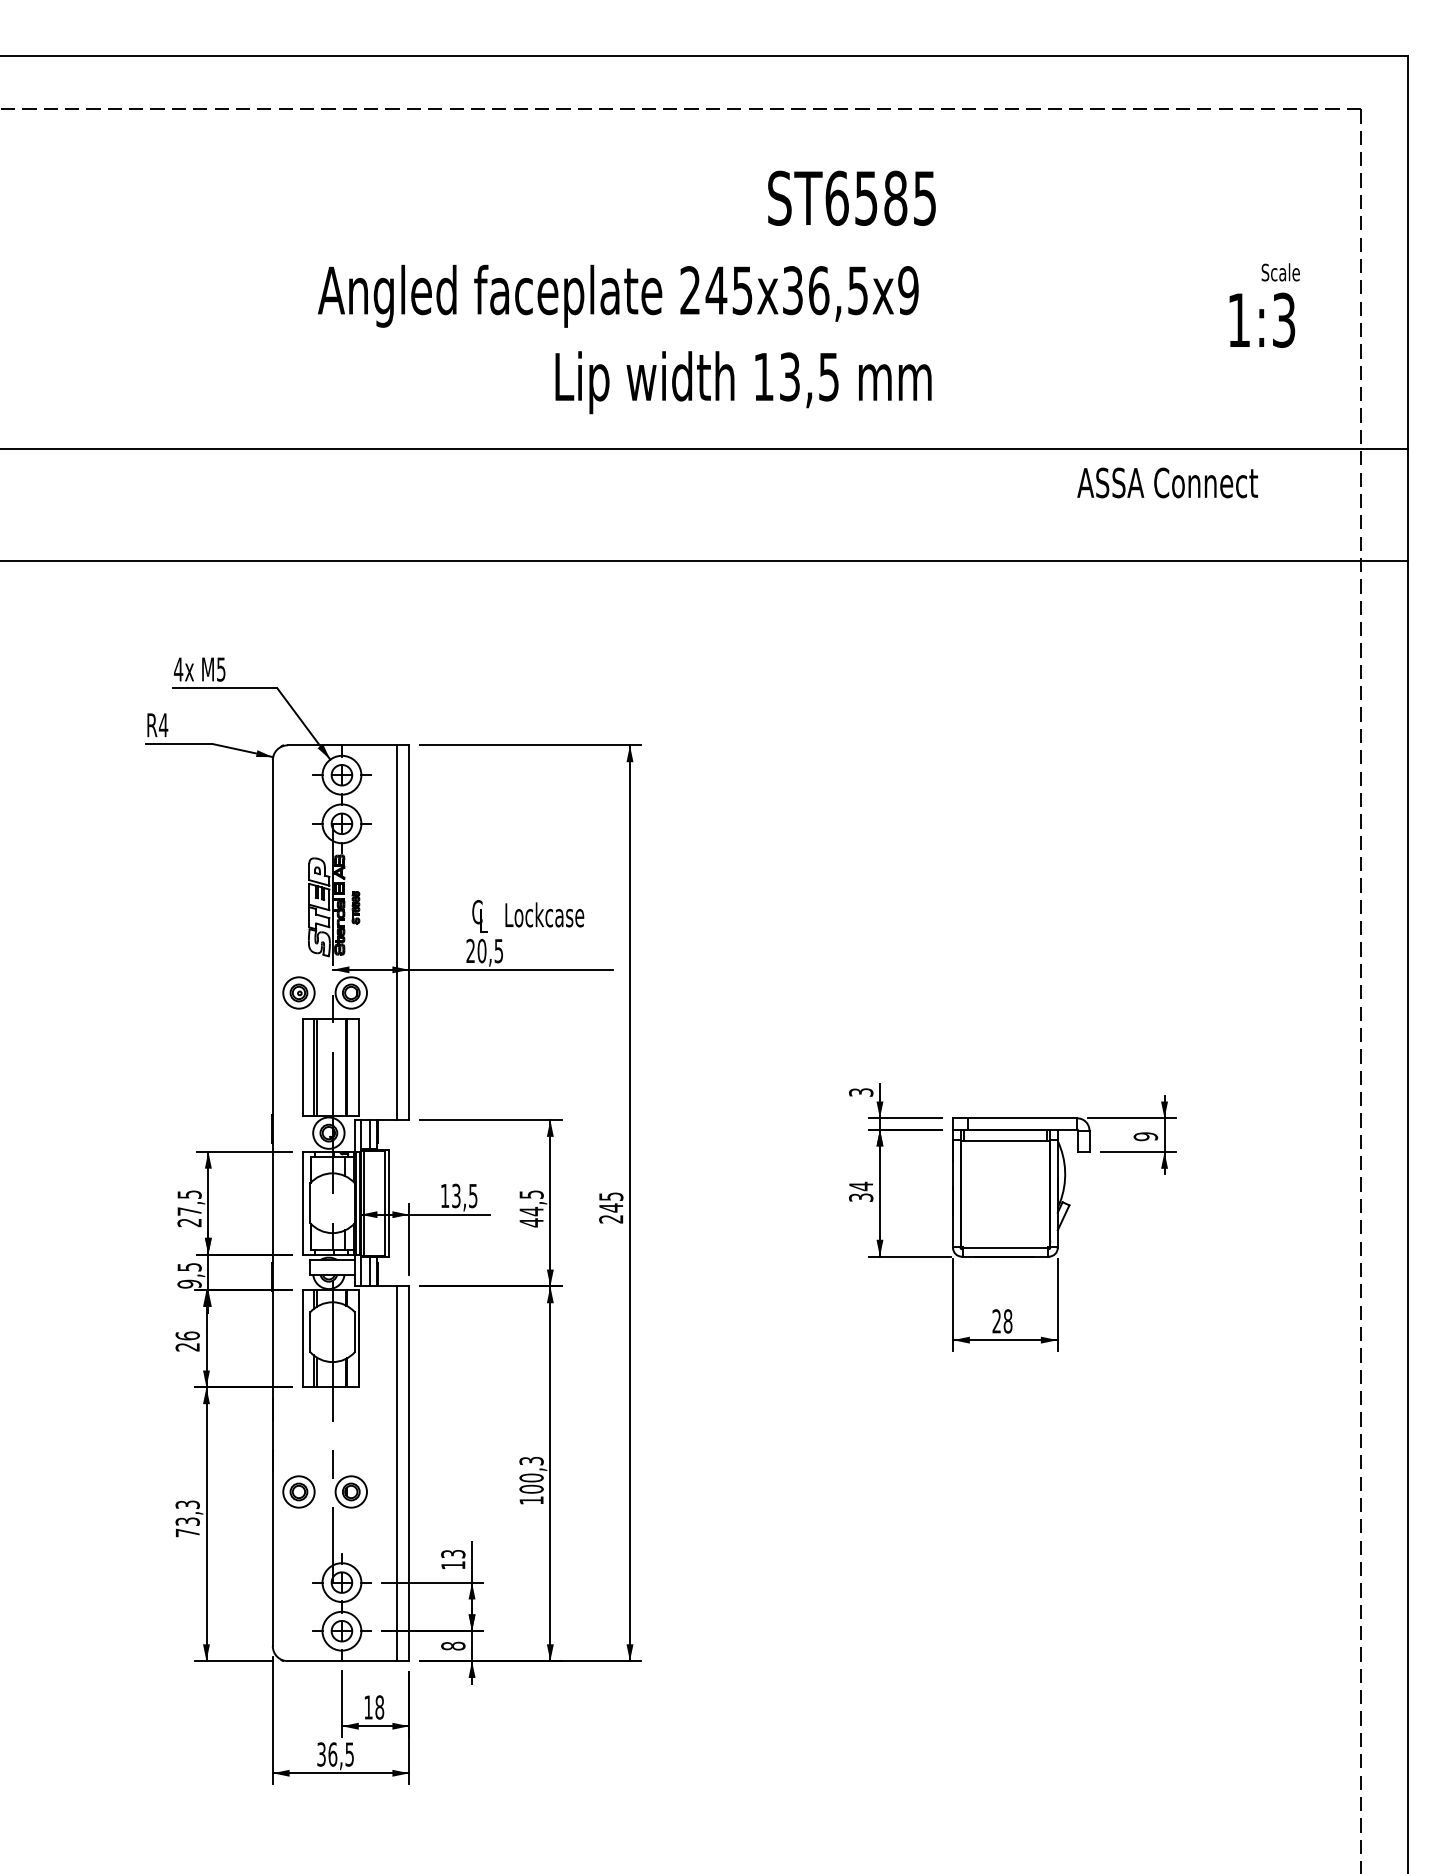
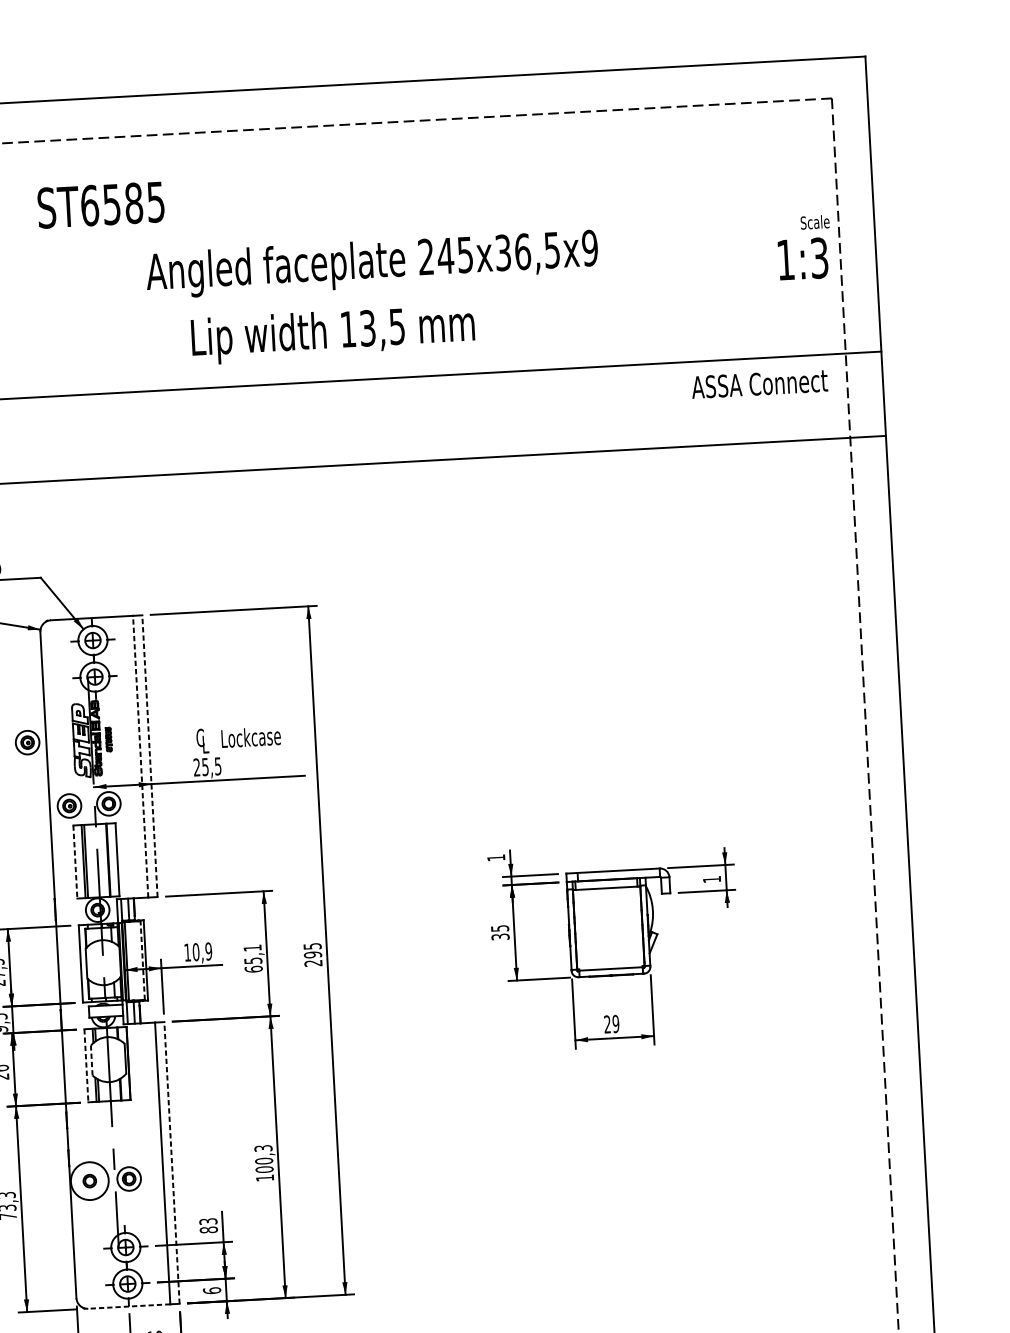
text: (851, 197) -> (100, 204), moved
text: (1280, 272) -> (814, 222), moved
text: (618, 295) -> (372, 263), moved
text: (1262, 319) -> (803, 258), moved
text: (743, 382) -> (333, 334), moved
text: (1167, 482) -> (759, 383), moved
part: (247, 905) -> (27, 742), added
line: (396, 932) -> (140, 756), solid -> dashed
line: (409, 932) -> (150, 756), solid -> dashed
text: (481, 950) -> (205, 766), 20,5 -> 25,5
line: (302, 1067) -> (75, 861), solid -> dashed
text: (861, 1092) -> (496, 857), 3 -> 1
text: (1145, 1136) -> (711, 879), 9 -> 1
text: (861, 1186) -> (500, 928), 34 -> 35
text: (464, 1195) -> (202, 951), 13,5 -> 10,9
line: (384, 1202) -> (142, 960), solid -> dashed
text: (611, 1207) -> (313, 954), 245 -> 295
text: (531, 1208) -> (253, 958), 44,5 -> 65,1
text: (1007, 1321) -> (615, 1024), 28 -> 29
line: (310, 1332) -> (92, 1060), solid -> dashed
line: (302, 1338) -> (86, 1065), solid -> dashed
line: (409, 1473) -> (172, 1162), solid -> dashed
circle: (298, 1491) -> (89, 1180), size x1.6
text: (453, 1565) -> (209, 1230), 13 -> 83
text: (453, 1645) -> (212, 1290), 8 -> 6
line: (342, 1661) -> (129, 1306), solid -> dashed

